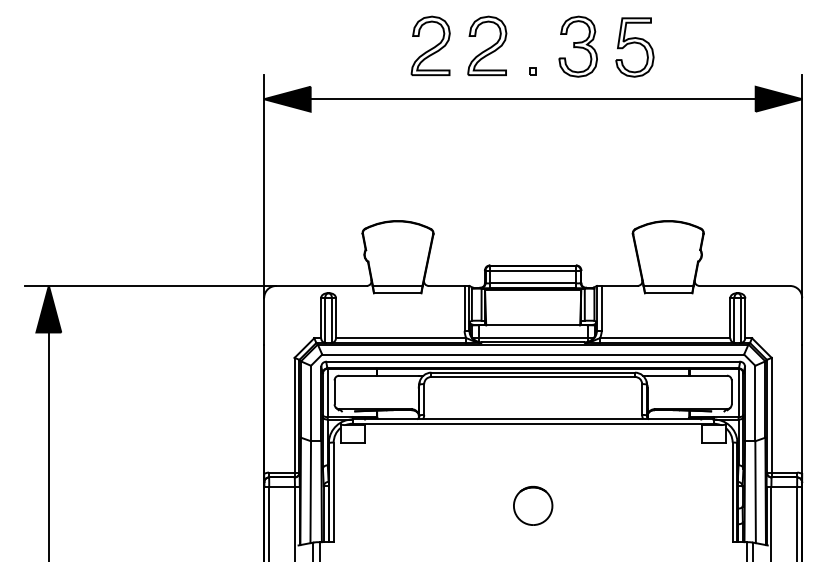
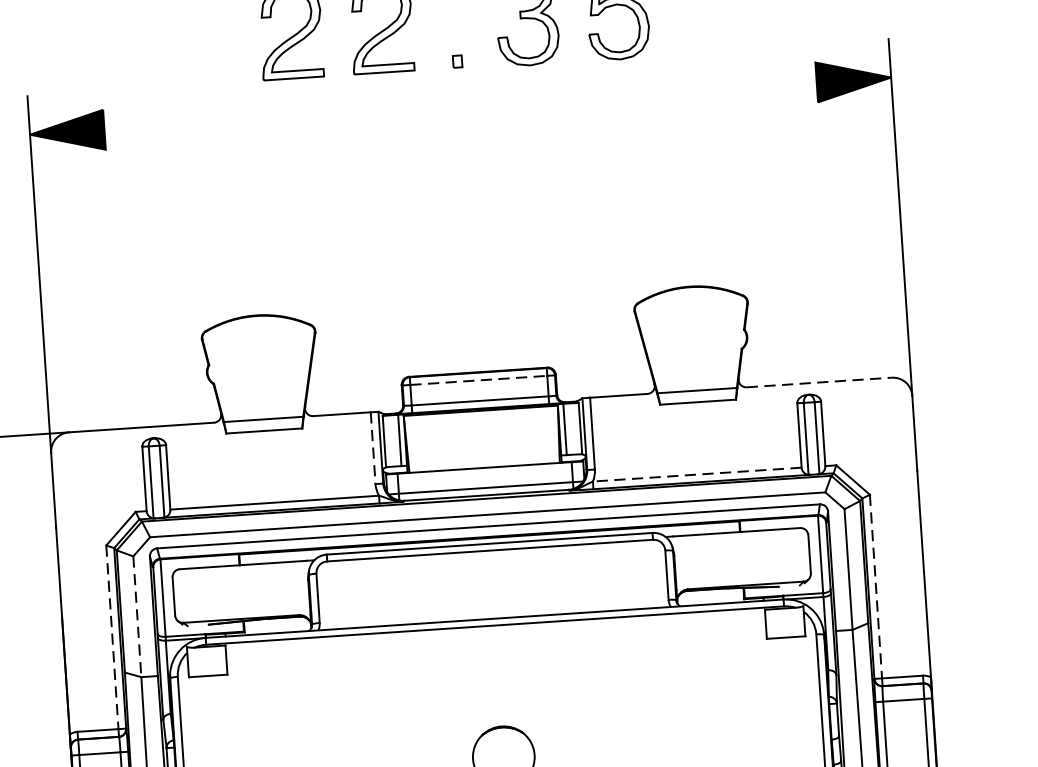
line: (532, 99) -> (459, 106), removed
line: (533, 270) -> (479, 380), solid -> dashed
line: (745, 285) -> (820, 381), solid -> dashed
line: (464, 308) -> (372, 448), solid -> dashed
line: (664, 338) -> (696, 475), solid -> dashed
line: (311, 403) -> (138, 616), solid -> dashed
line: (294, 415) -> (112, 637), solid -> dashed
line: (771, 415) -> (875, 587), solid -> dashed

